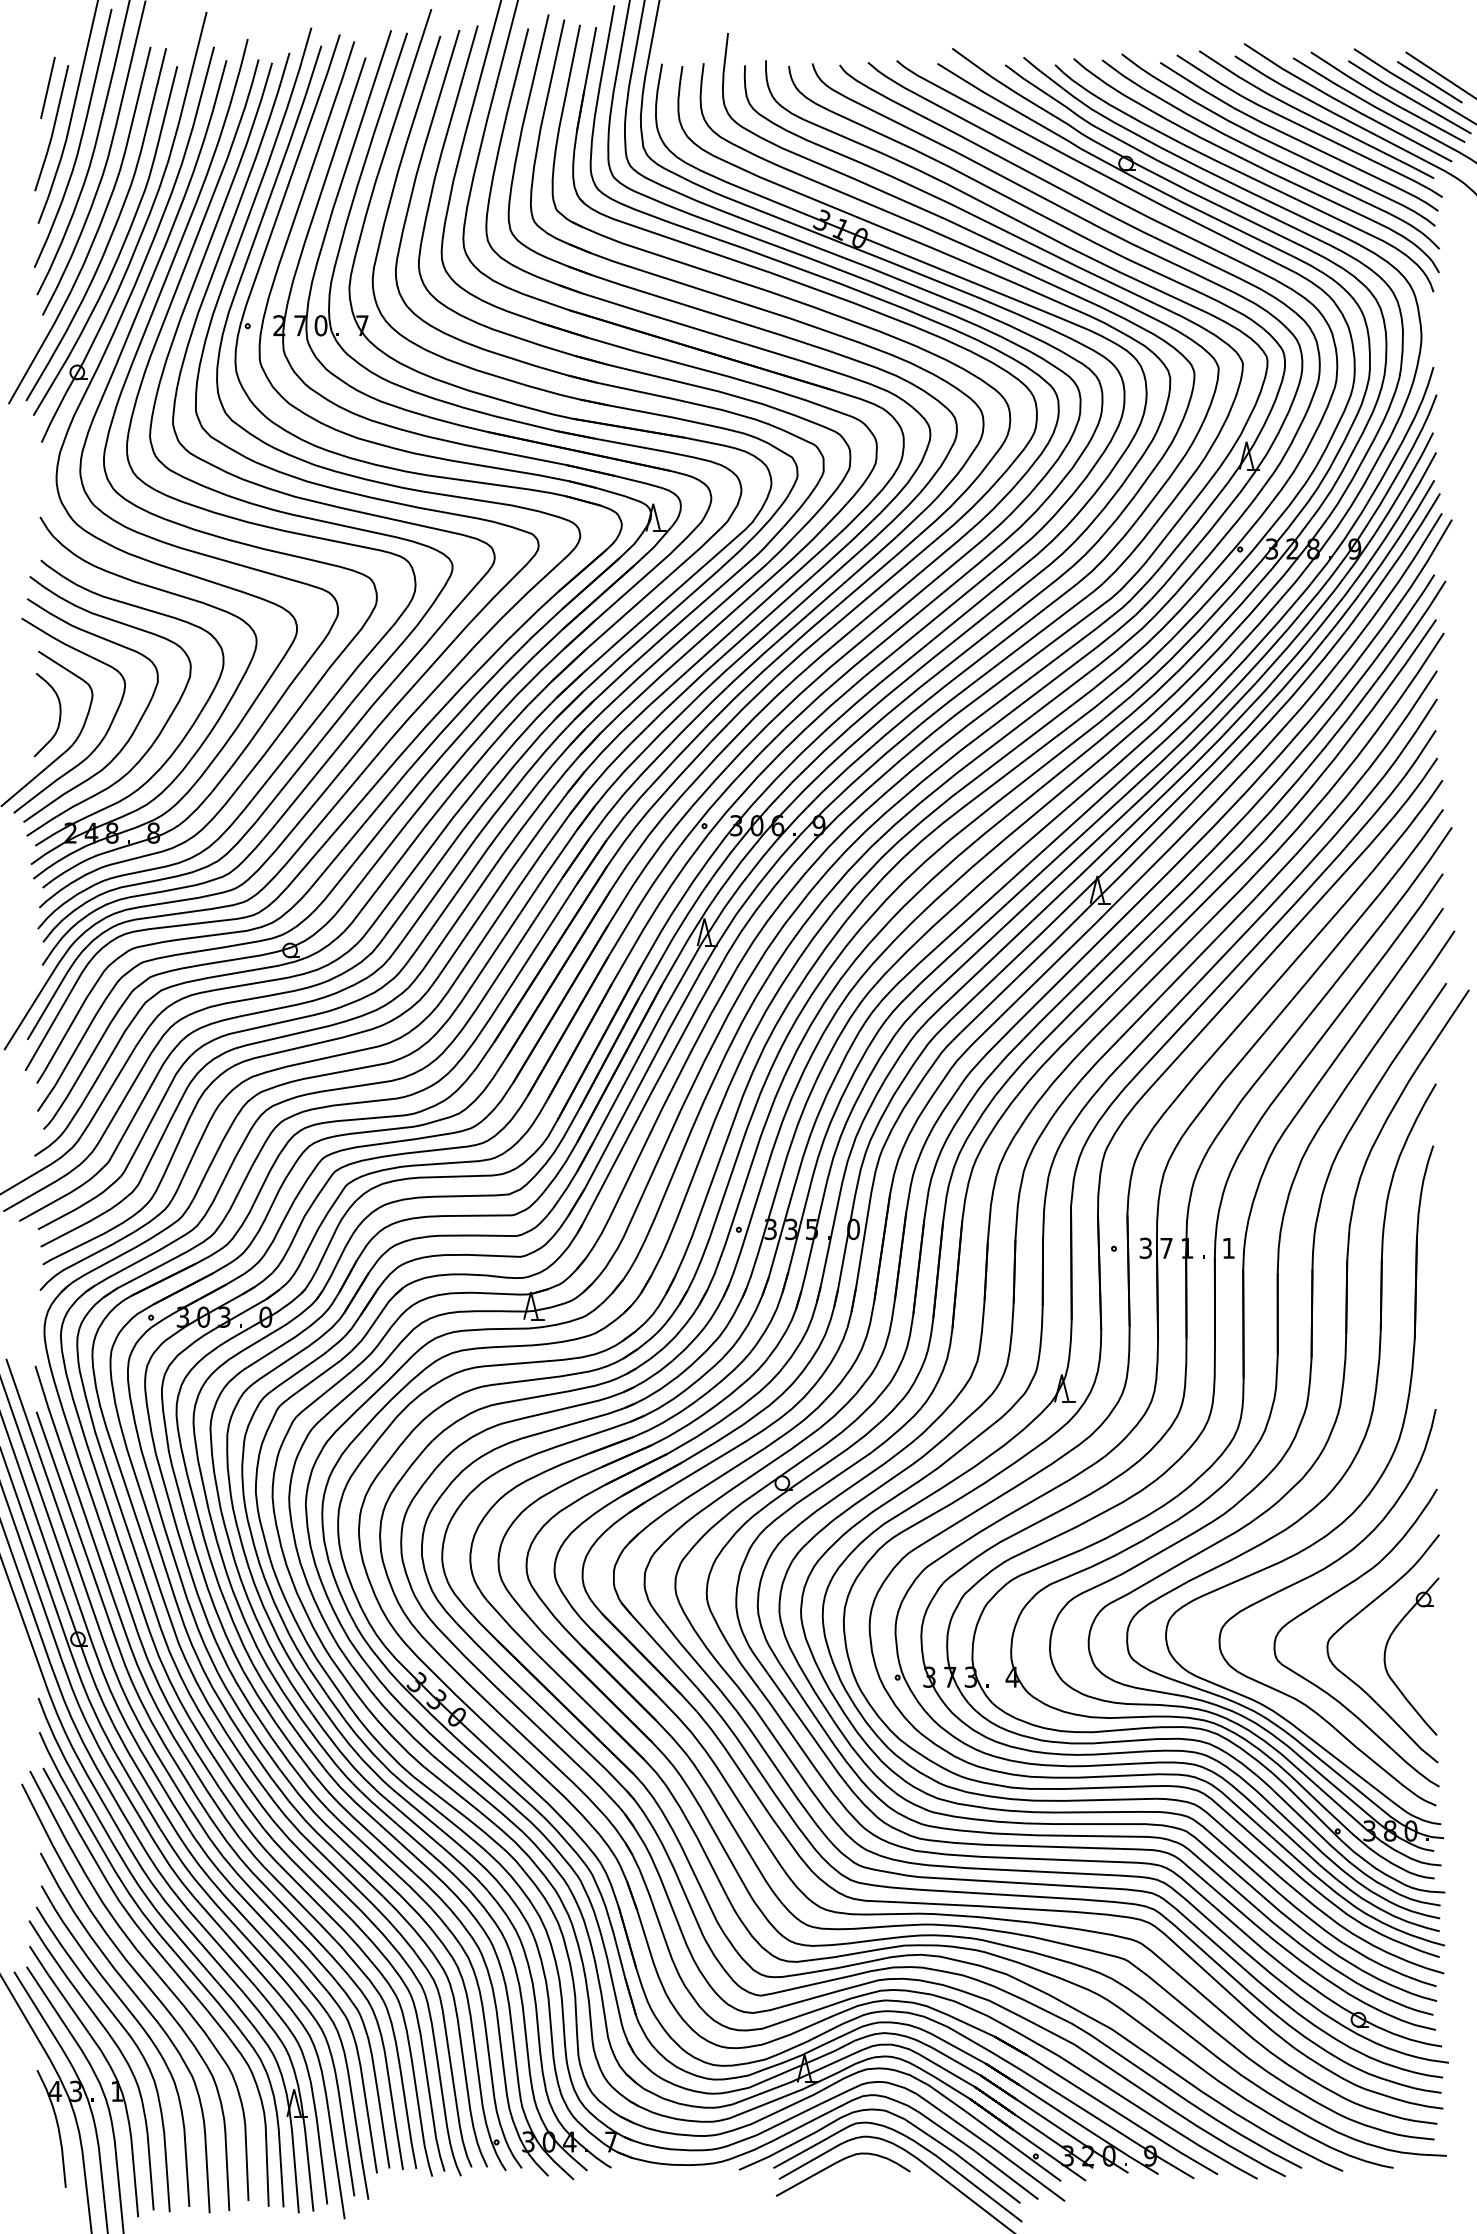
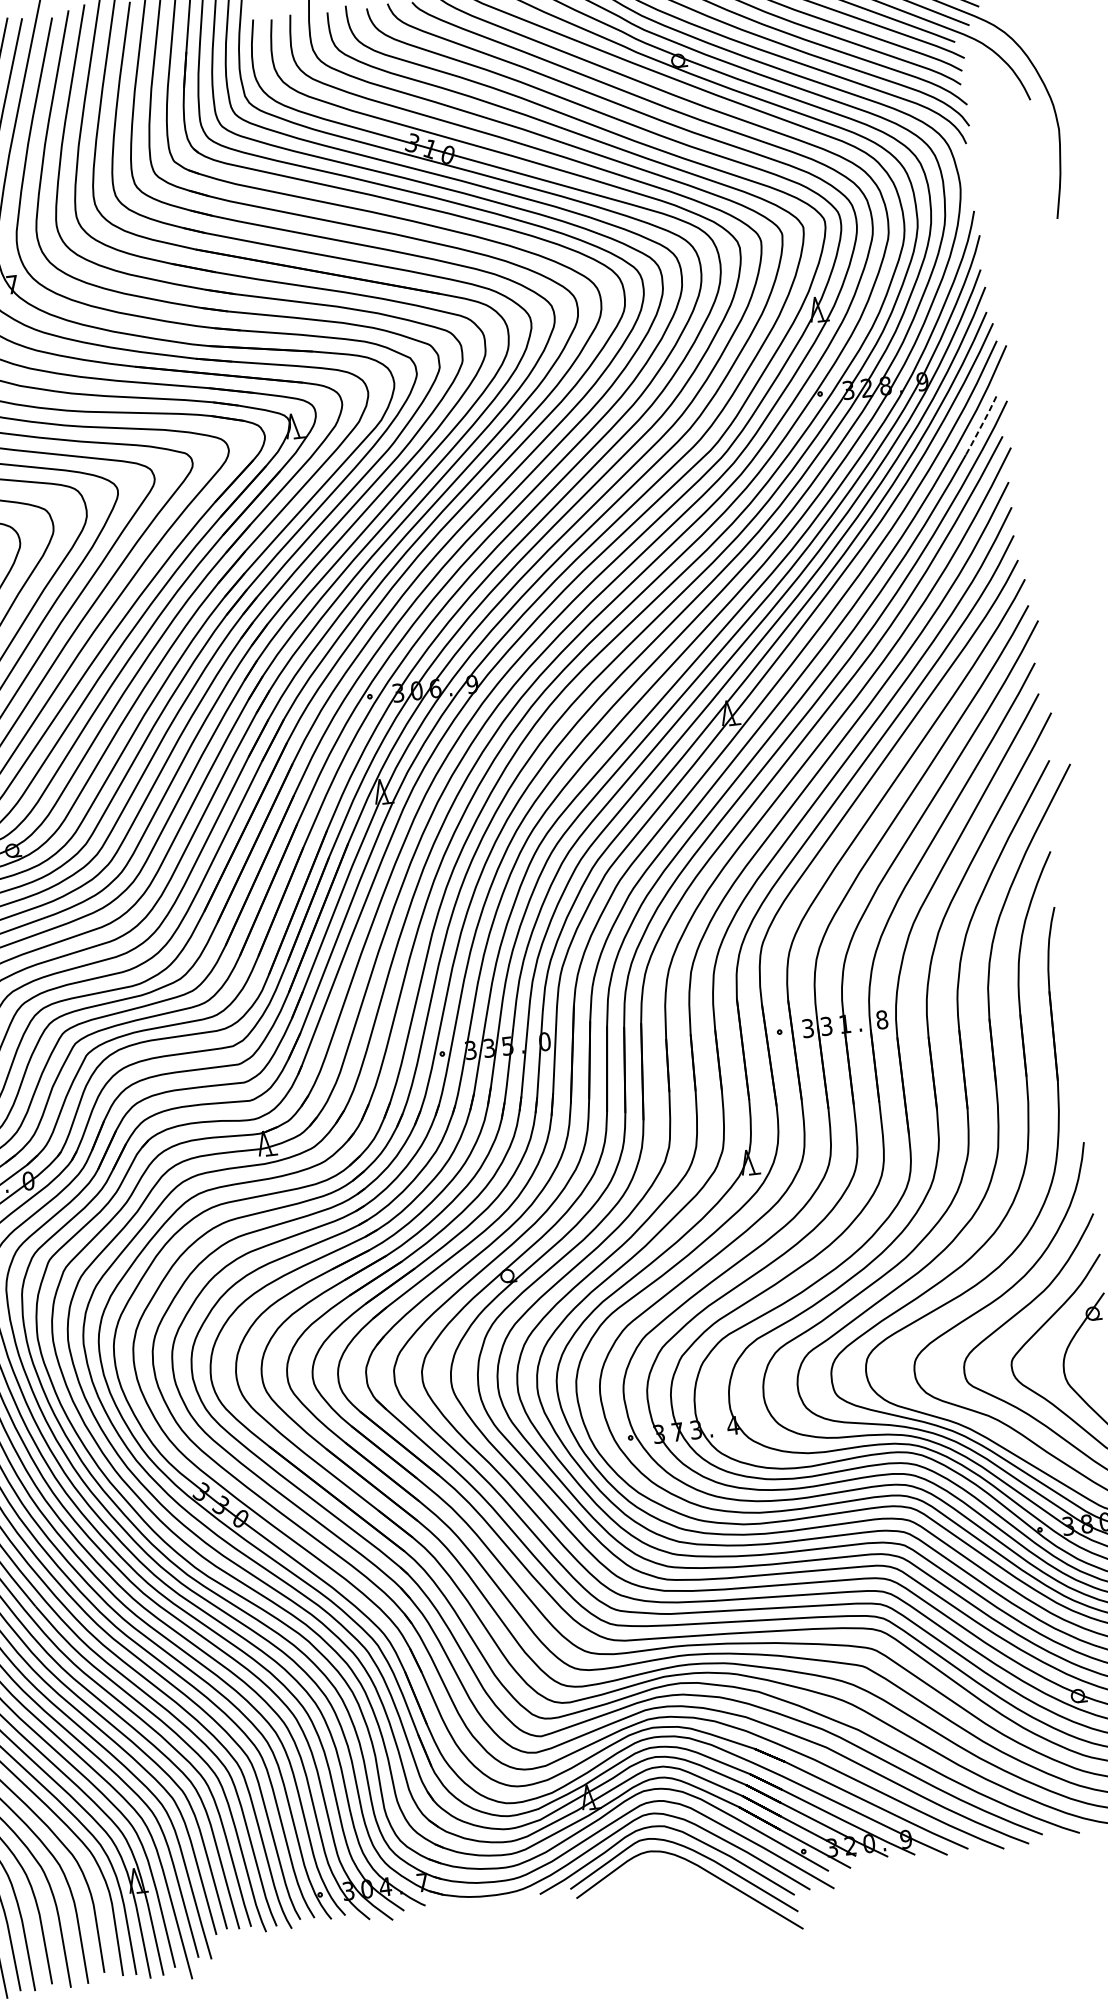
line: (1414, 605) -> (981, 426), solid -> dashed
text: (1228, 1247) -> (881, 1019), 1 -> 8
text: (1166, 1248) -> (826, 1026), 7 -> 3
curve: (837, 2163) -> (627, 1878), removed

